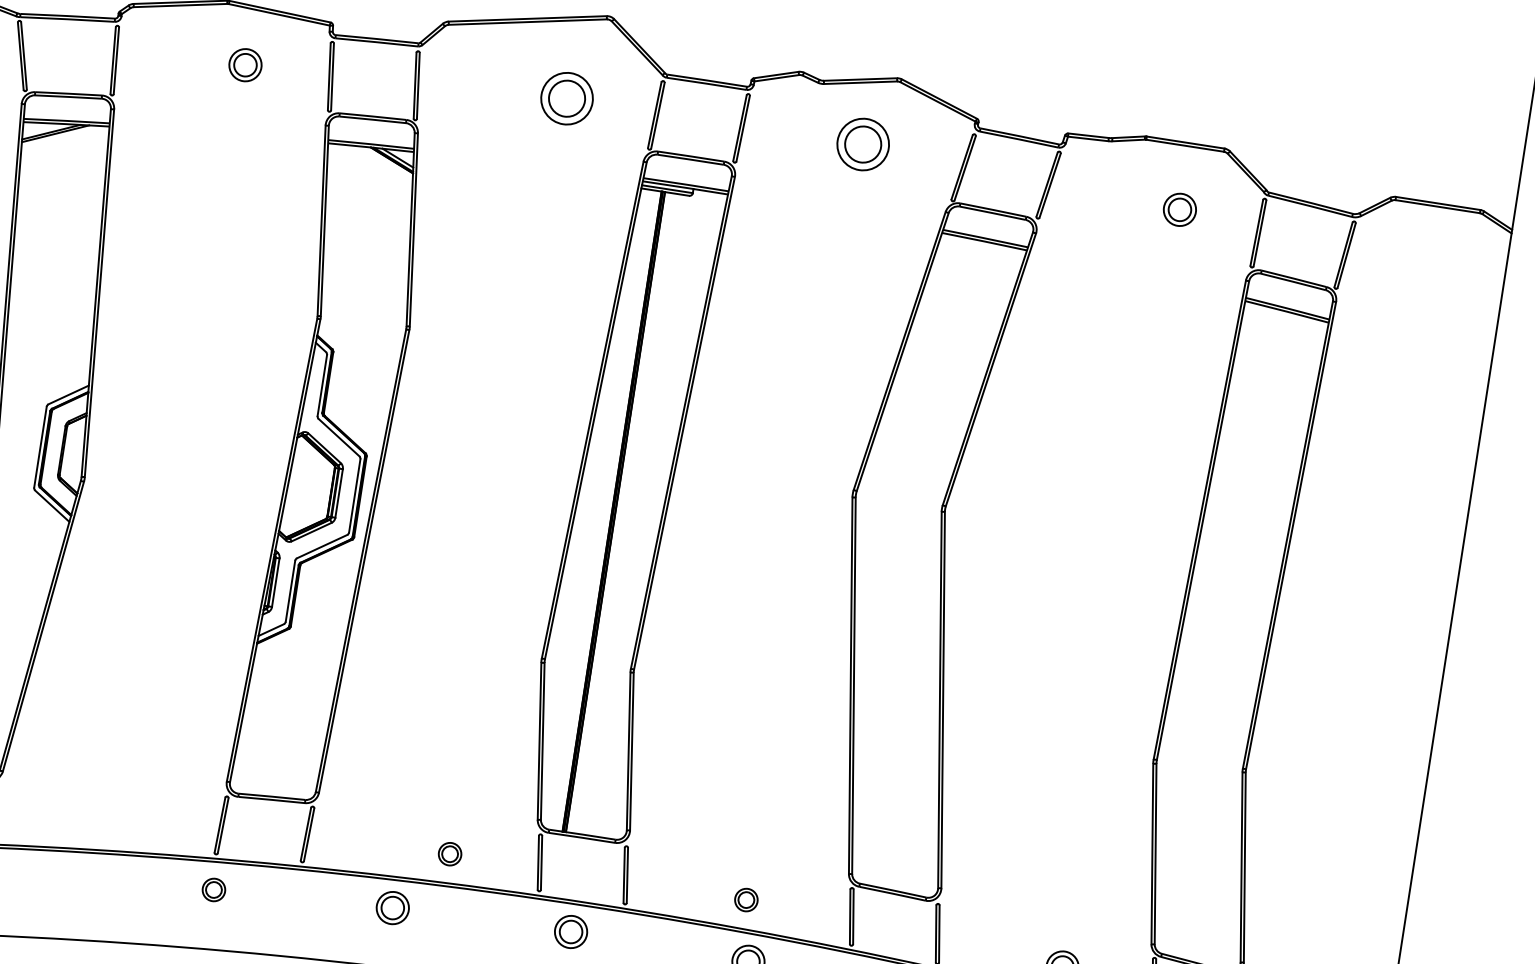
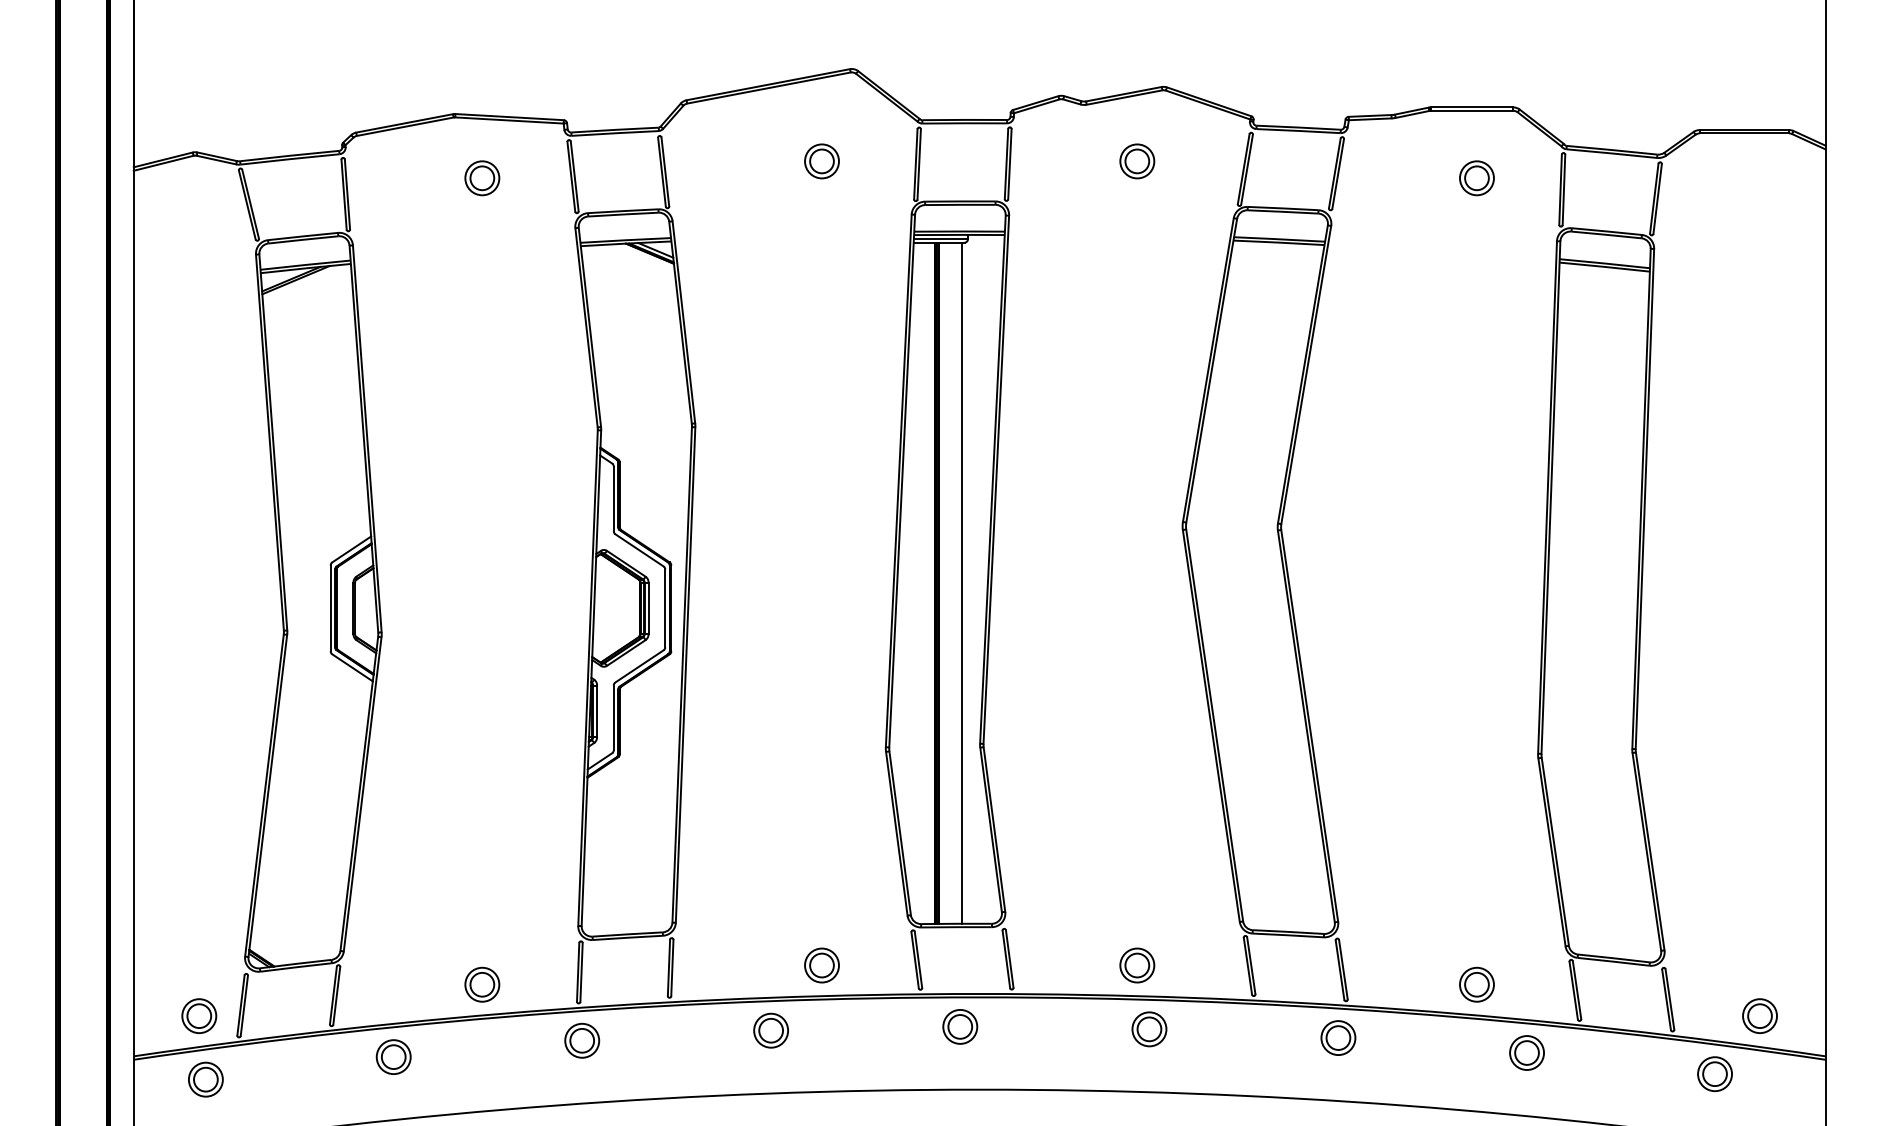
part: (566, 98) -> (821, 161), size x0.62
part: (863, 144) -> (1137, 161), size x0.62
line: (637, 514) -> (962, 582), added
part: (128, 822) -> (482, 984), added
part: (449, 854) -> (821, 965), size x1.43
part: (34, 877) -> (393, 1056), added
part: (214, 889) -> (582, 1040), size x1.43
part: (746, 900) -> (1137, 965), size x1.43

